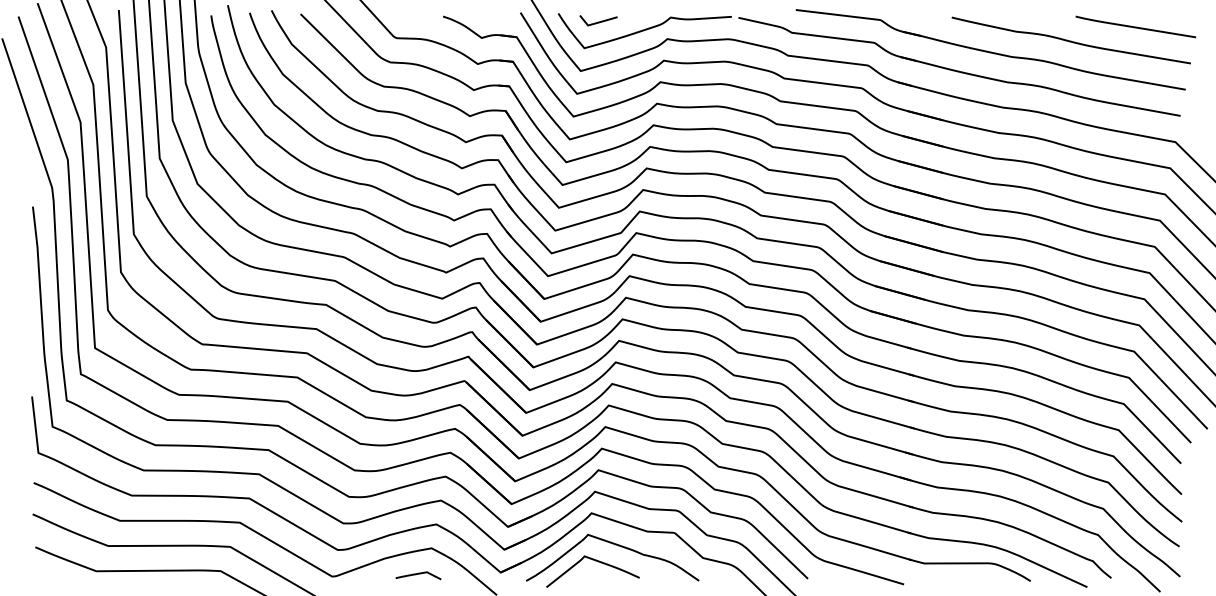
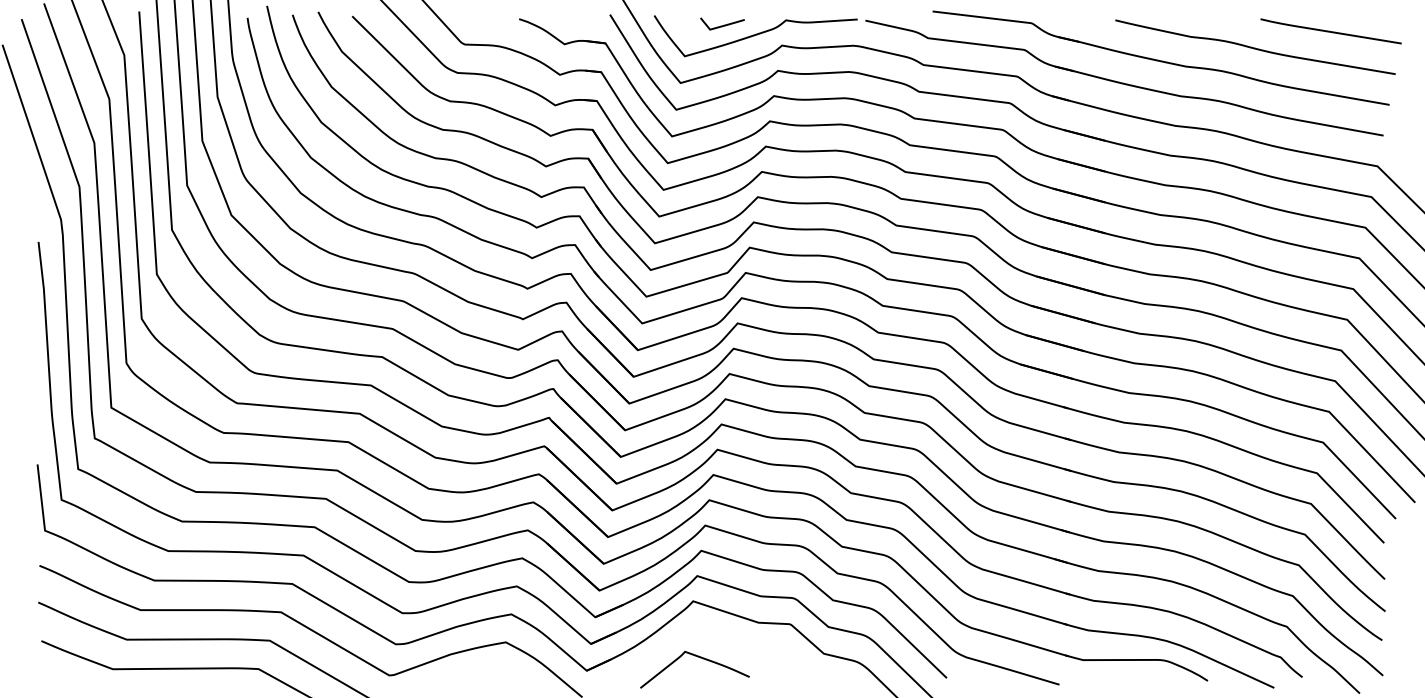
line: (598, 21) -> (722, 25), moved
curve: (617, 545) -> (723, 639), removed
curve: (418, 574) -> (490, 673), removed

